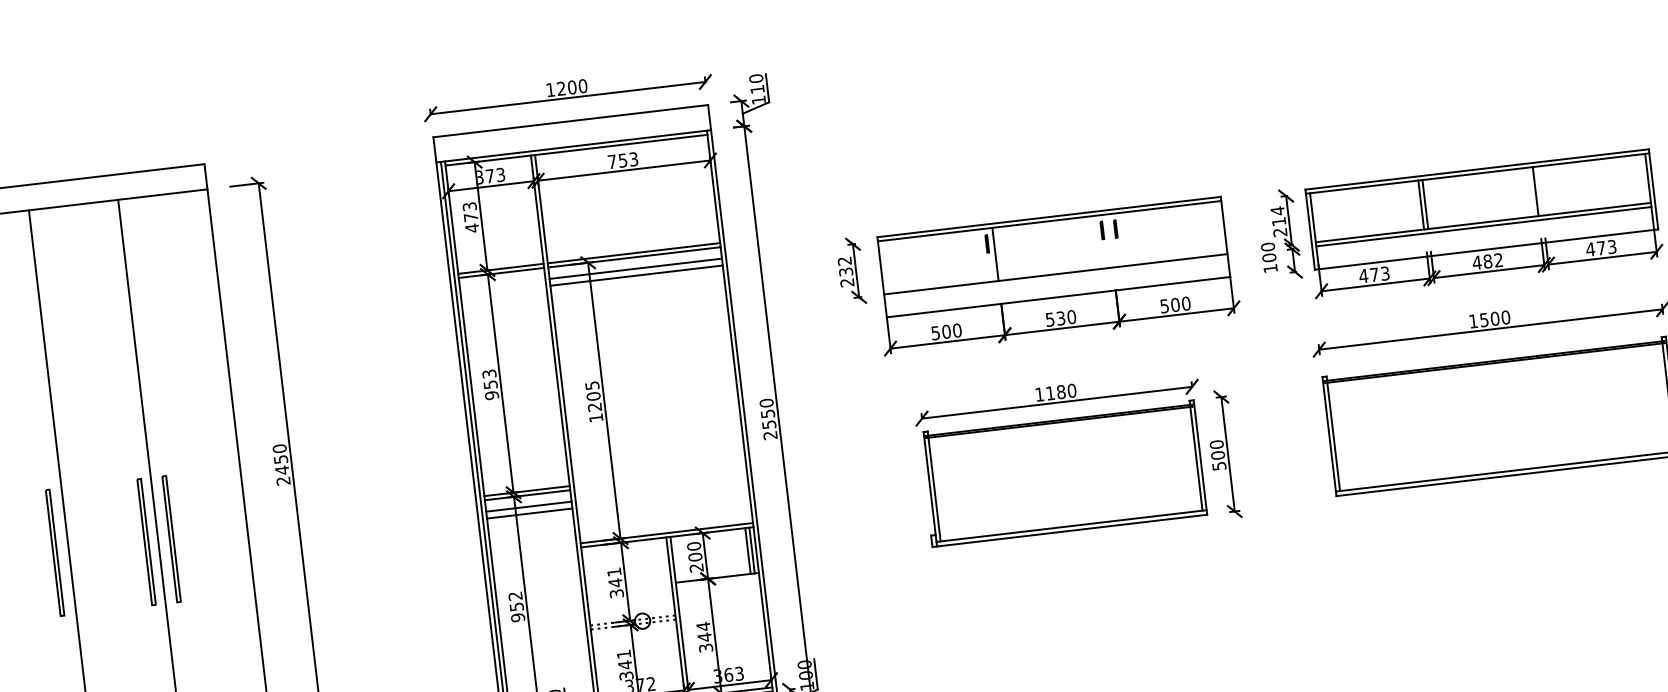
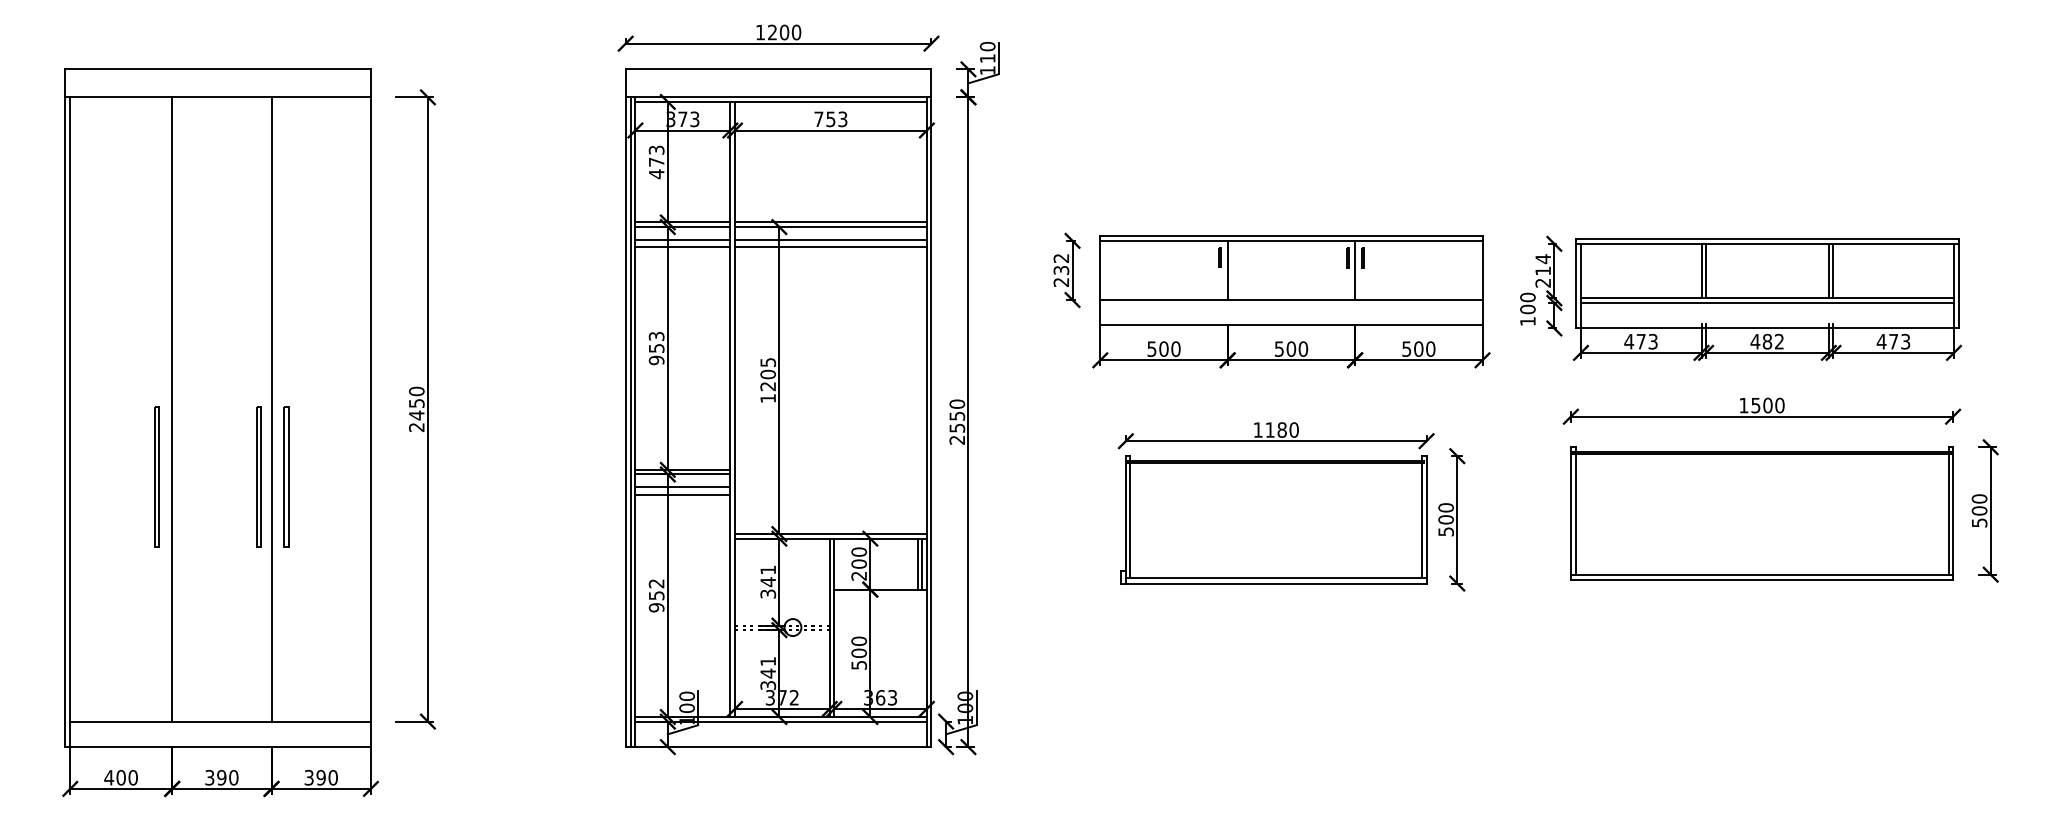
line: (1539, 190) -> (1833, 270), added
line: (1110, 241) -> (1355, 270), added
line: (502, 284) -> (682, 239), added
line: (503, 291) -> (682, 247), added
text: (1061, 317) -> (1291, 348), 530 -> 500
text: (705, 636) -> (859, 652), 344 -> 500

